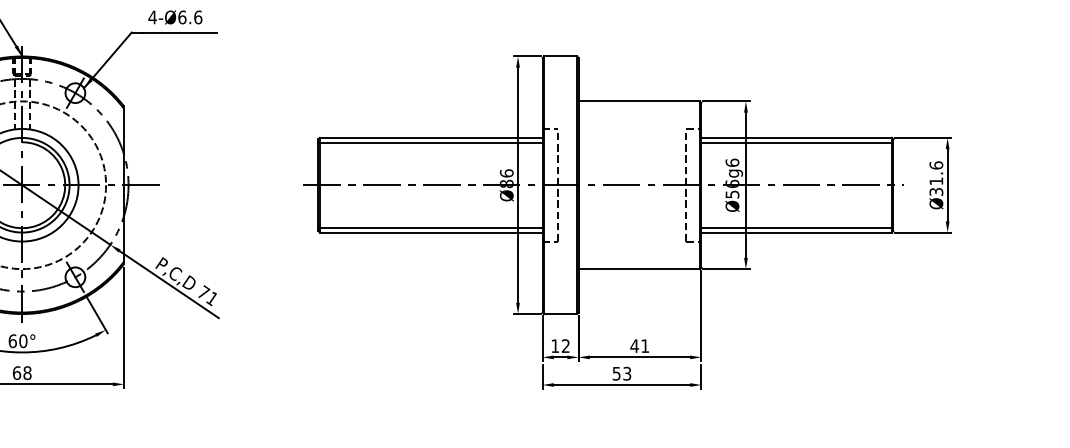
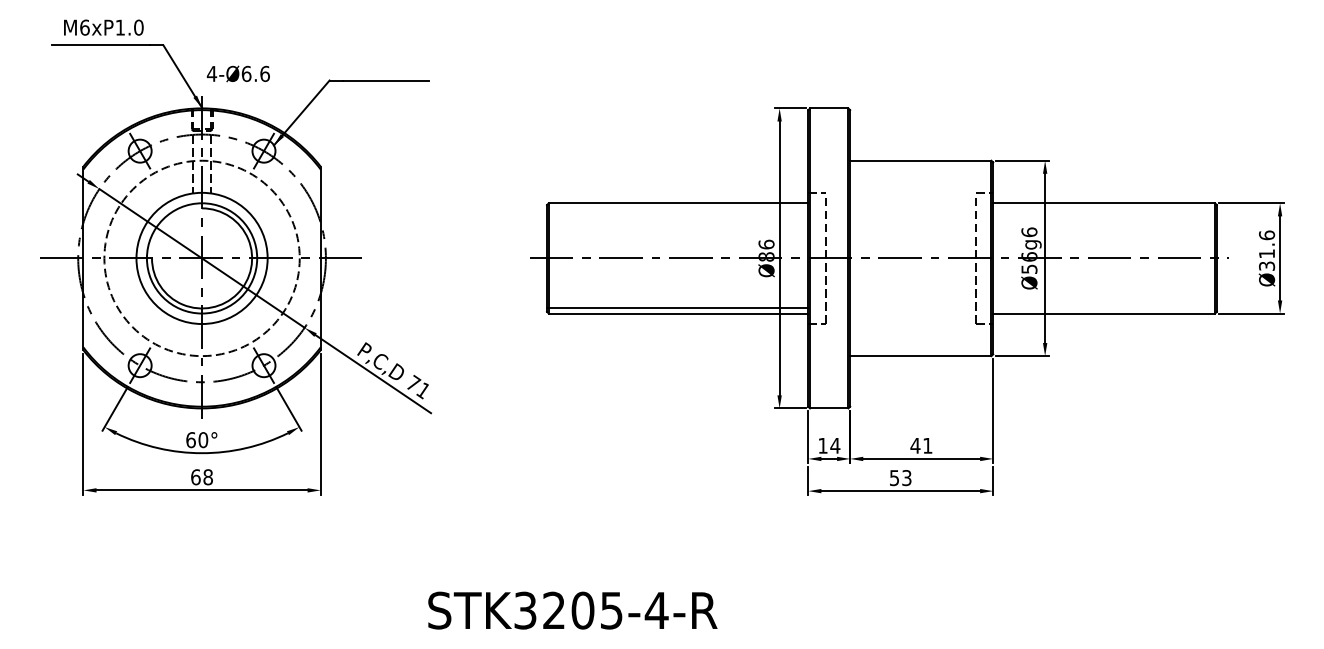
text: (174, 17) -> (237, 73), moved
line: (430, 143) -> (677, 209), removed
line: (796, 143) -> (1104, 209), removed
line: (796, 227) -> (1104, 307), removed
text: (565, 345) -> (835, 445), 12 -> 14

